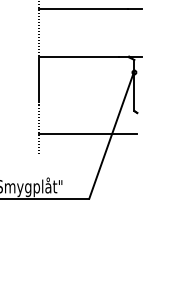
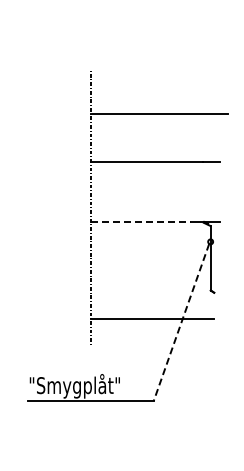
line: (79, 56) -> (141, 221), solid -> dashed
line: (111, 136) -> (181, 322), solid -> dashed

